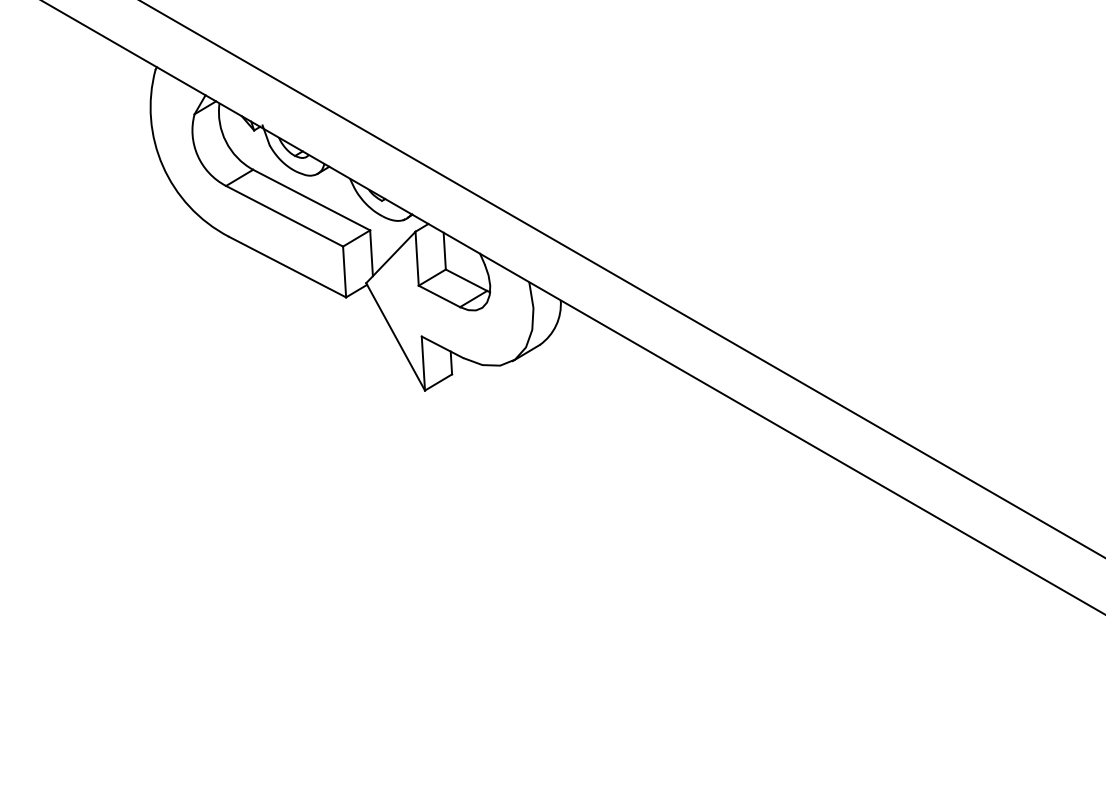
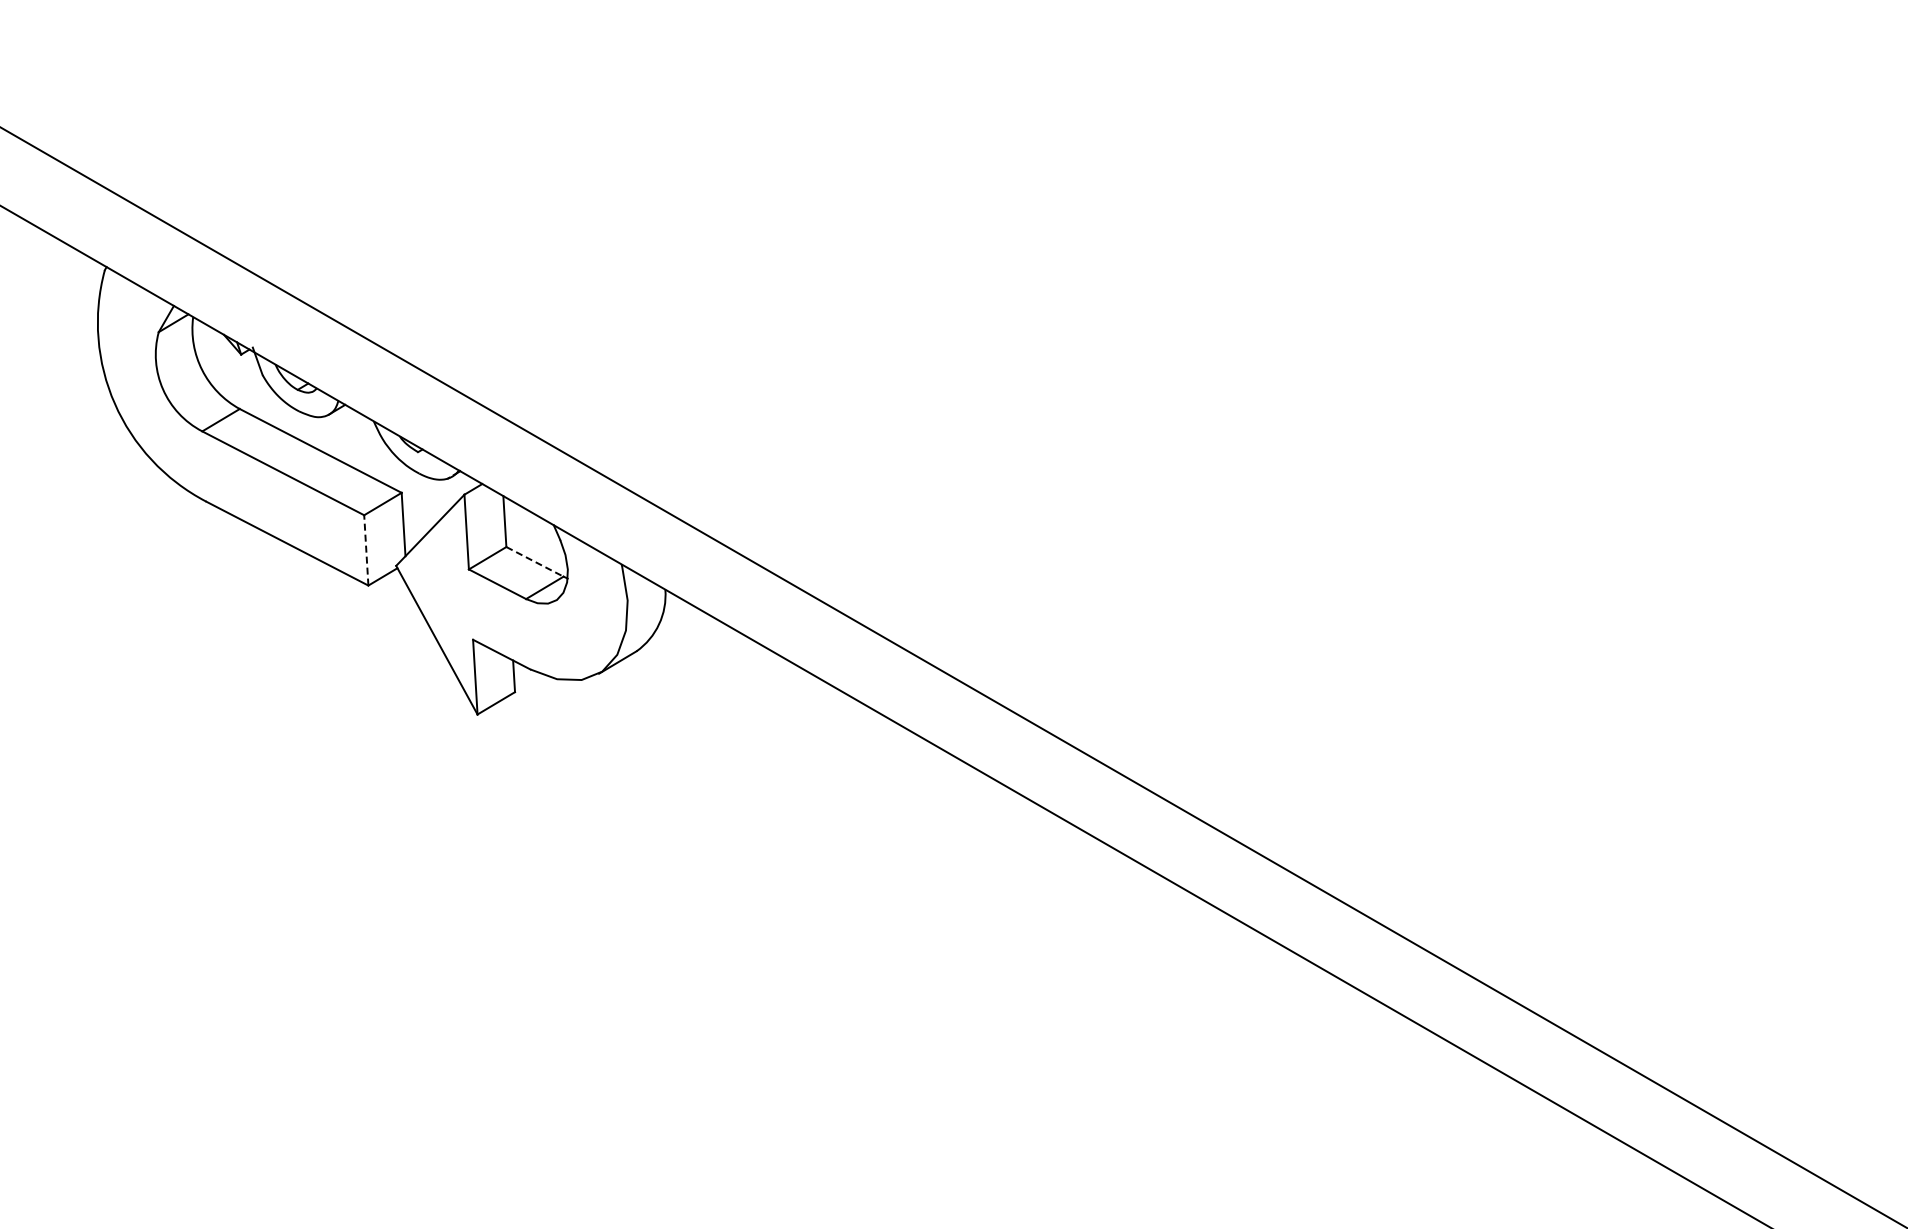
line: (344, 271) -> (366, 549), solid -> dashed
line: (466, 280) -> (535, 562), solid -> dashed

